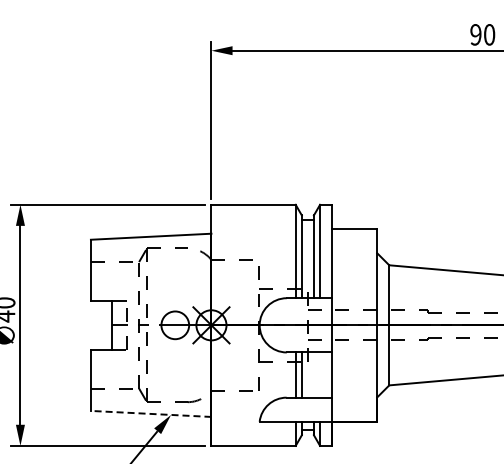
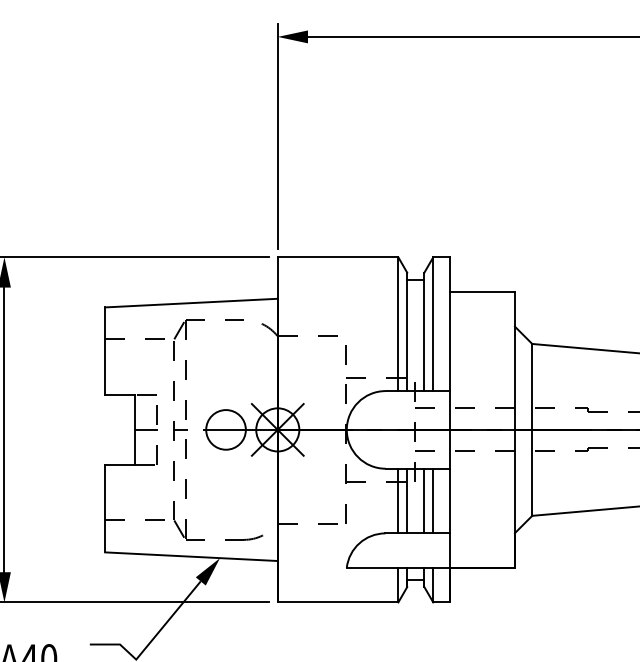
line: (313, 374) -> (423, 500), added
line: (320, 374) -> (433, 500), added
line: (150, 413) -> (190, 556), dashed -> solid

